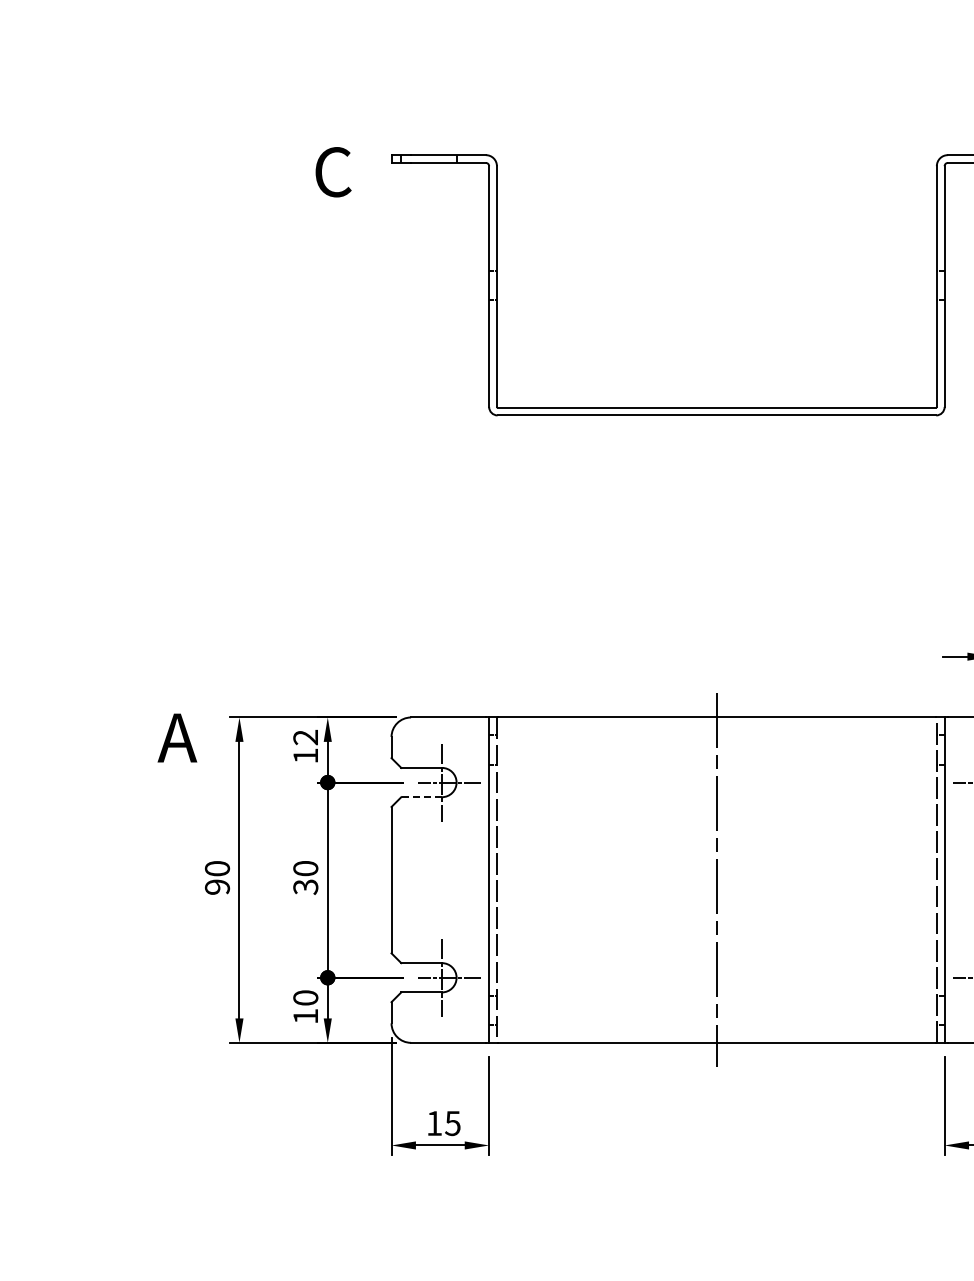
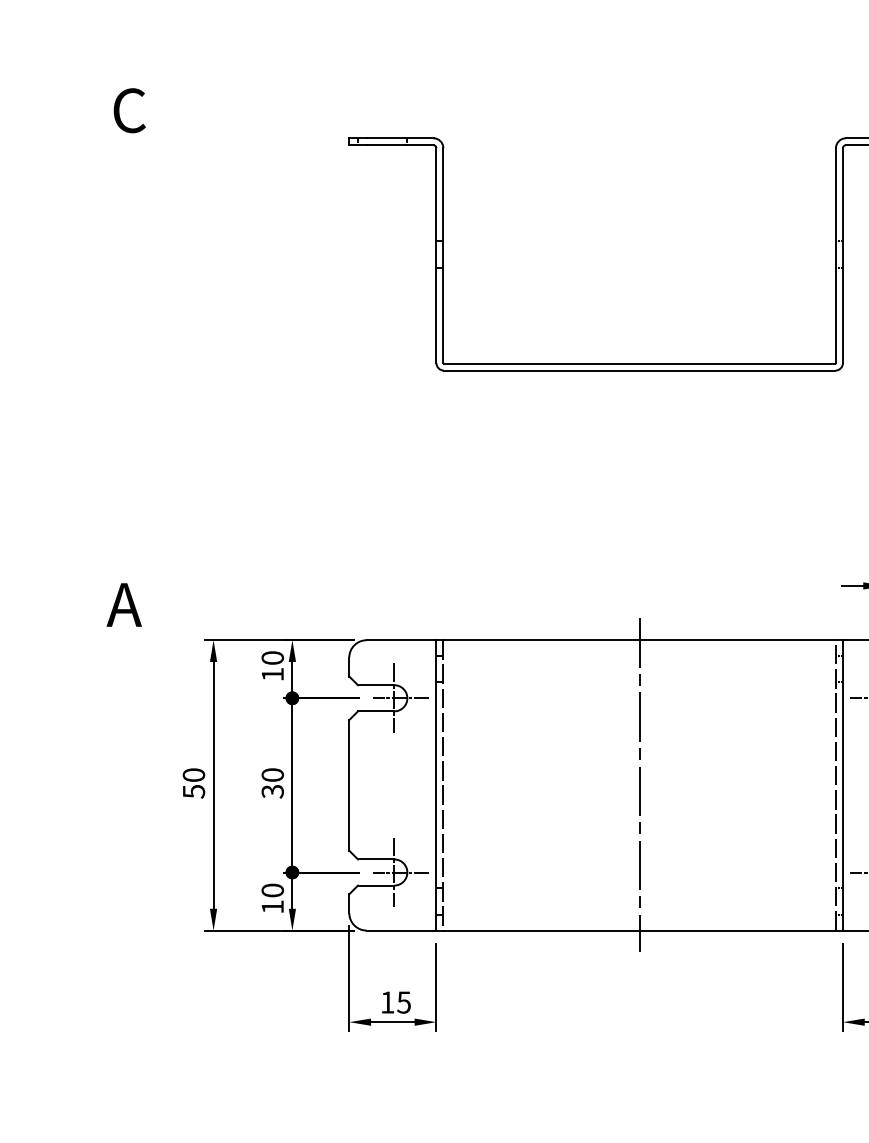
text: (333, 172) -> (129, 110), moved
text: (177, 737) -> (124, 604), moved
text: (305, 737) -> (272, 658), 12 -> 10
line: (421, 797) -> (376, 711), dashed -> solid
text: (216, 887) -> (193, 791), 90 -> 50

